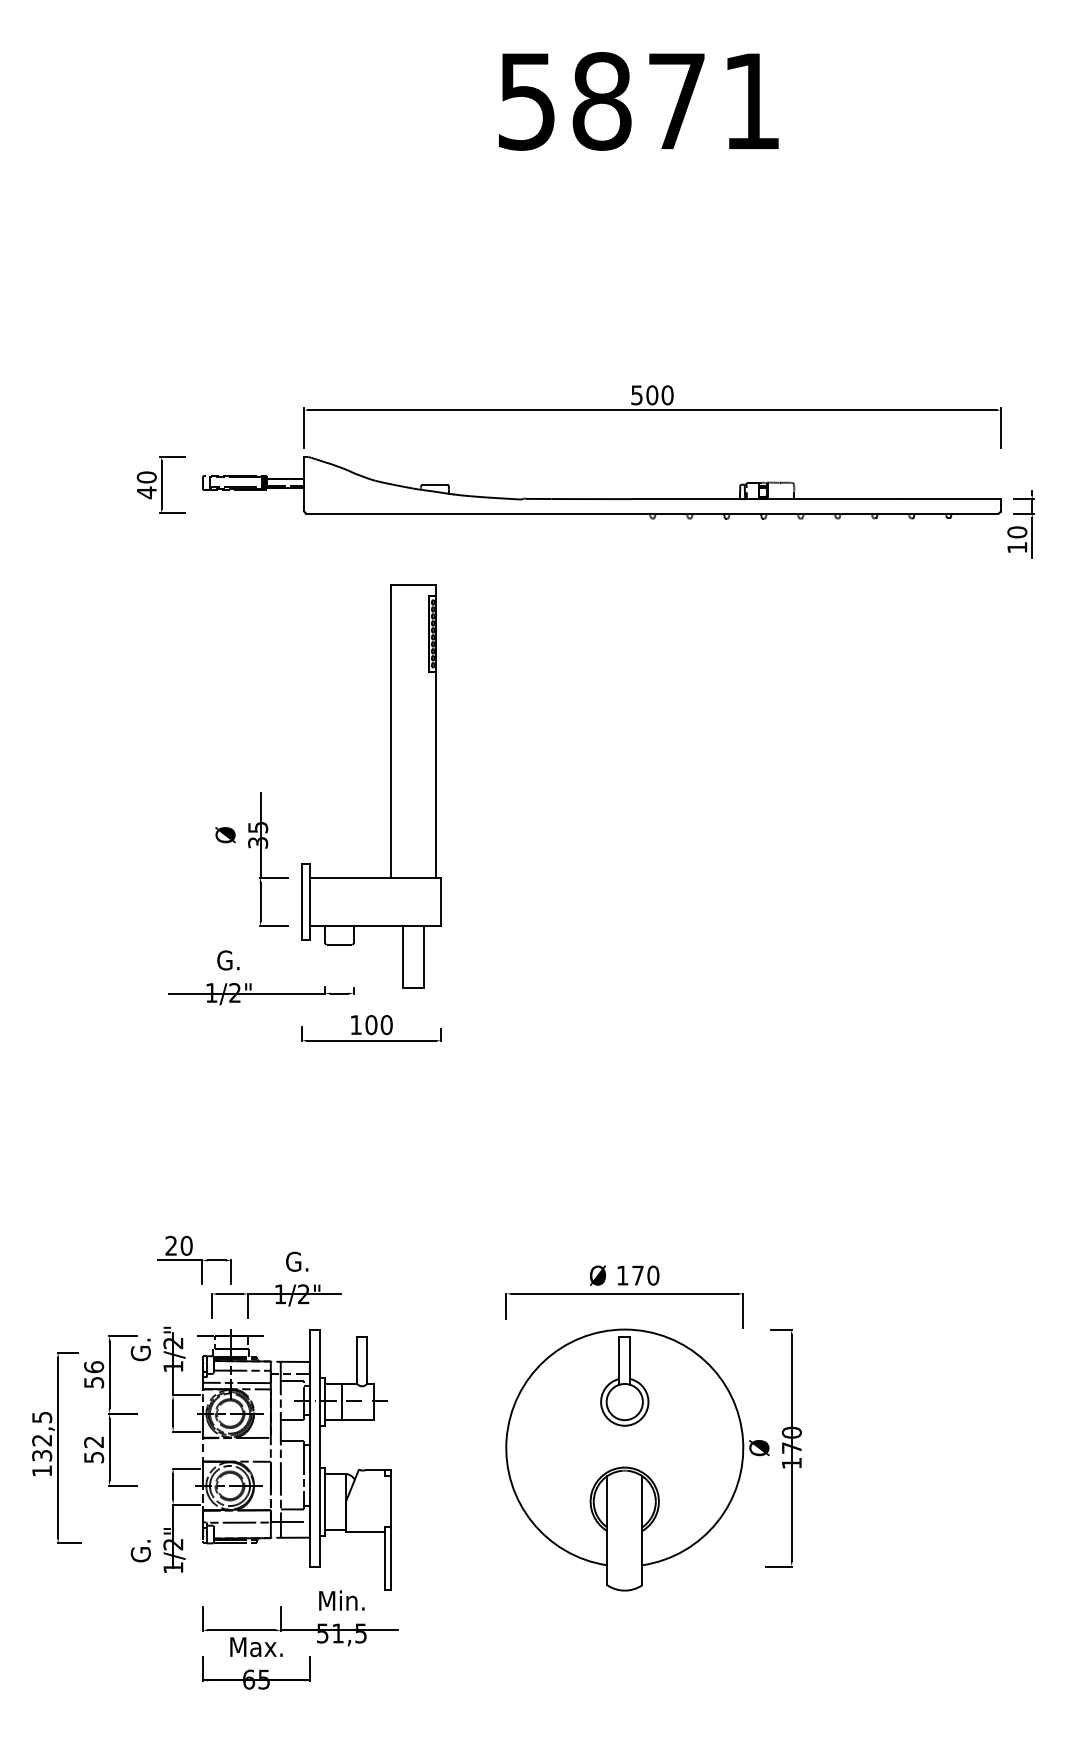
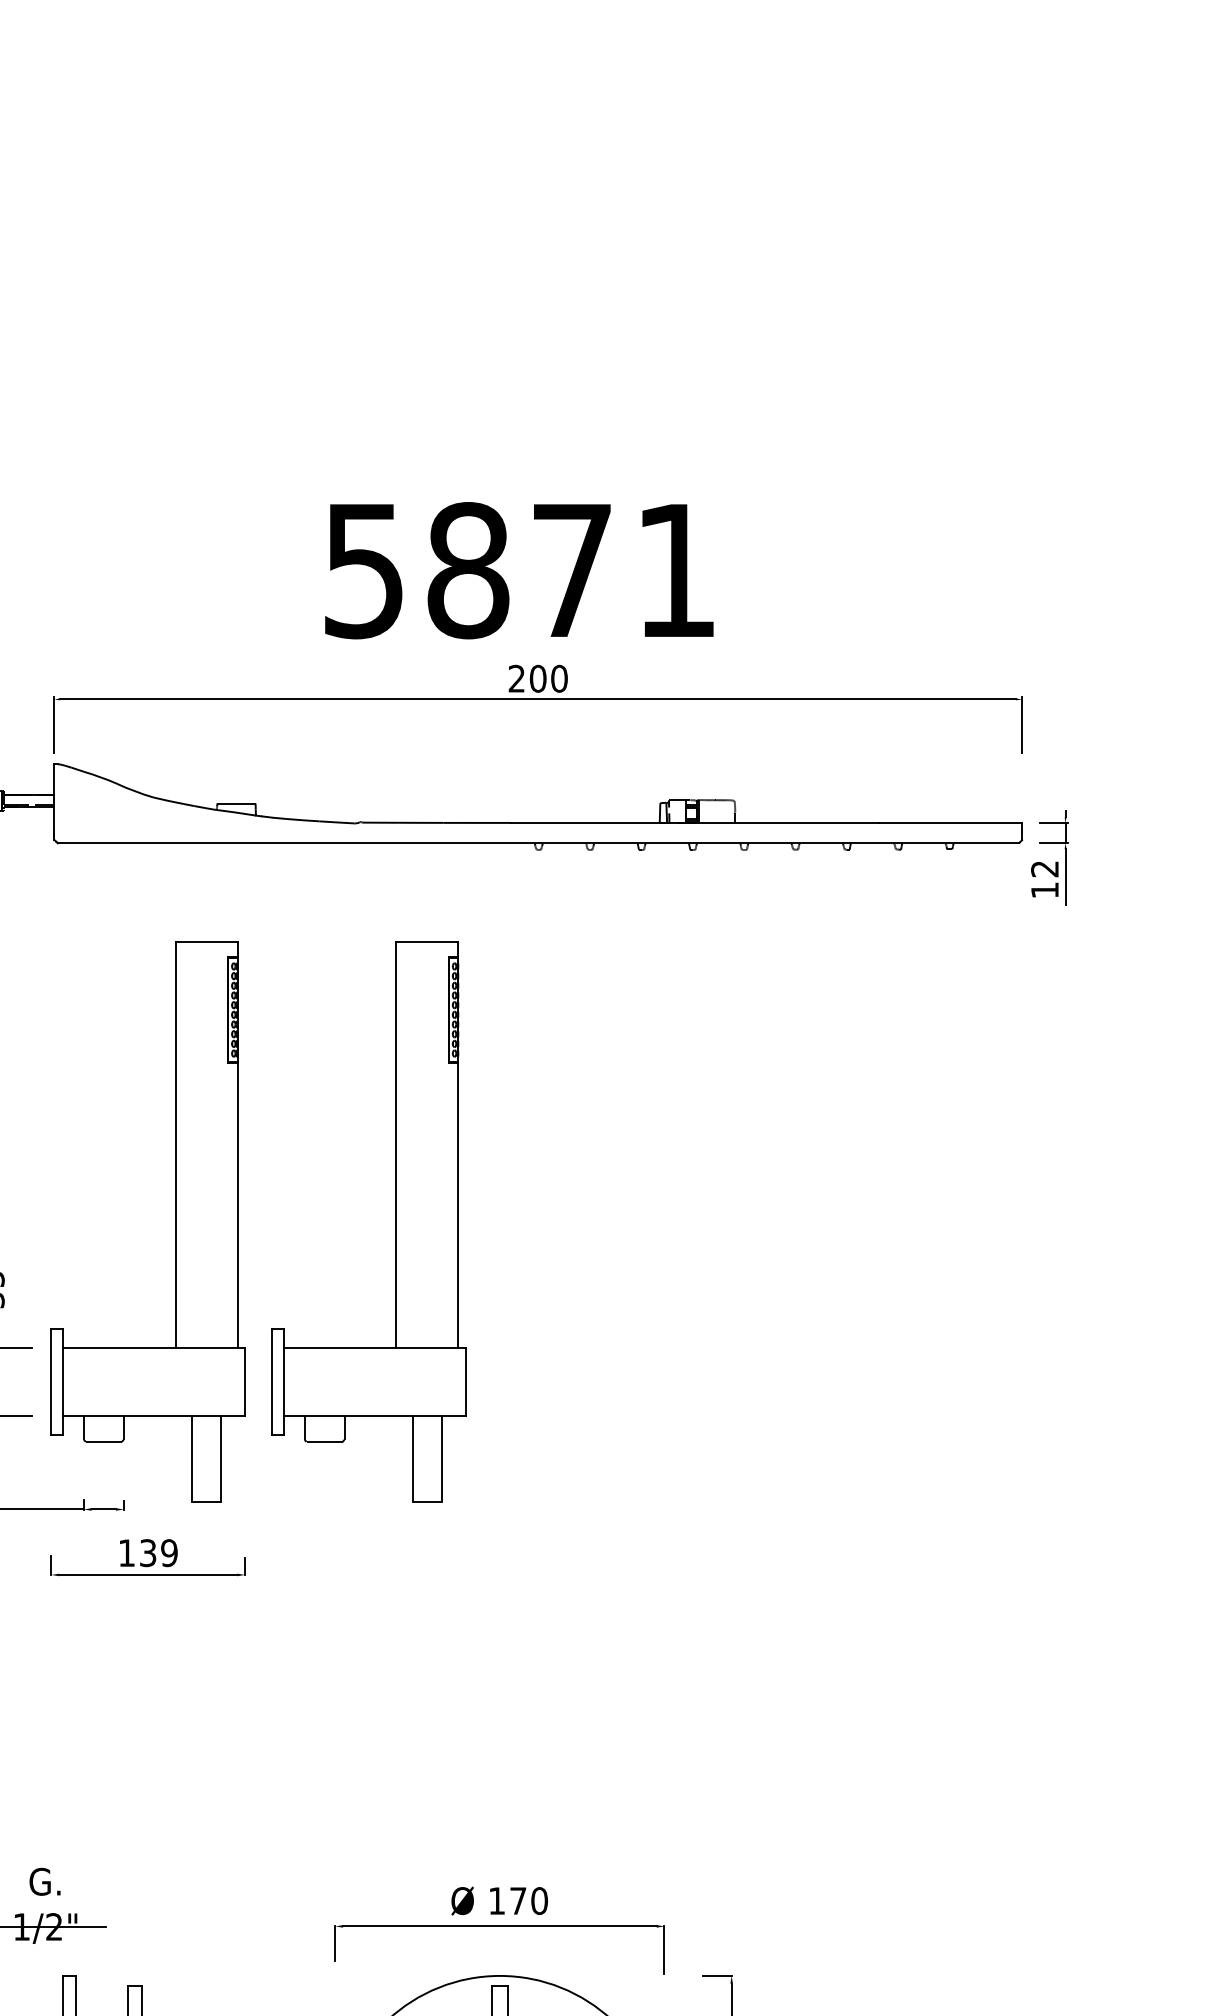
text: (638, 101) -> (518, 570), moved
text: (636, 395) -> (516, 679), 500 -> 200
text: (1017, 532) -> (1045, 869), 10 -> 12
part: (549, 786) -> (395, 1221), added
text: (378, 1025) -> (157, 1553), 100 -> 139

